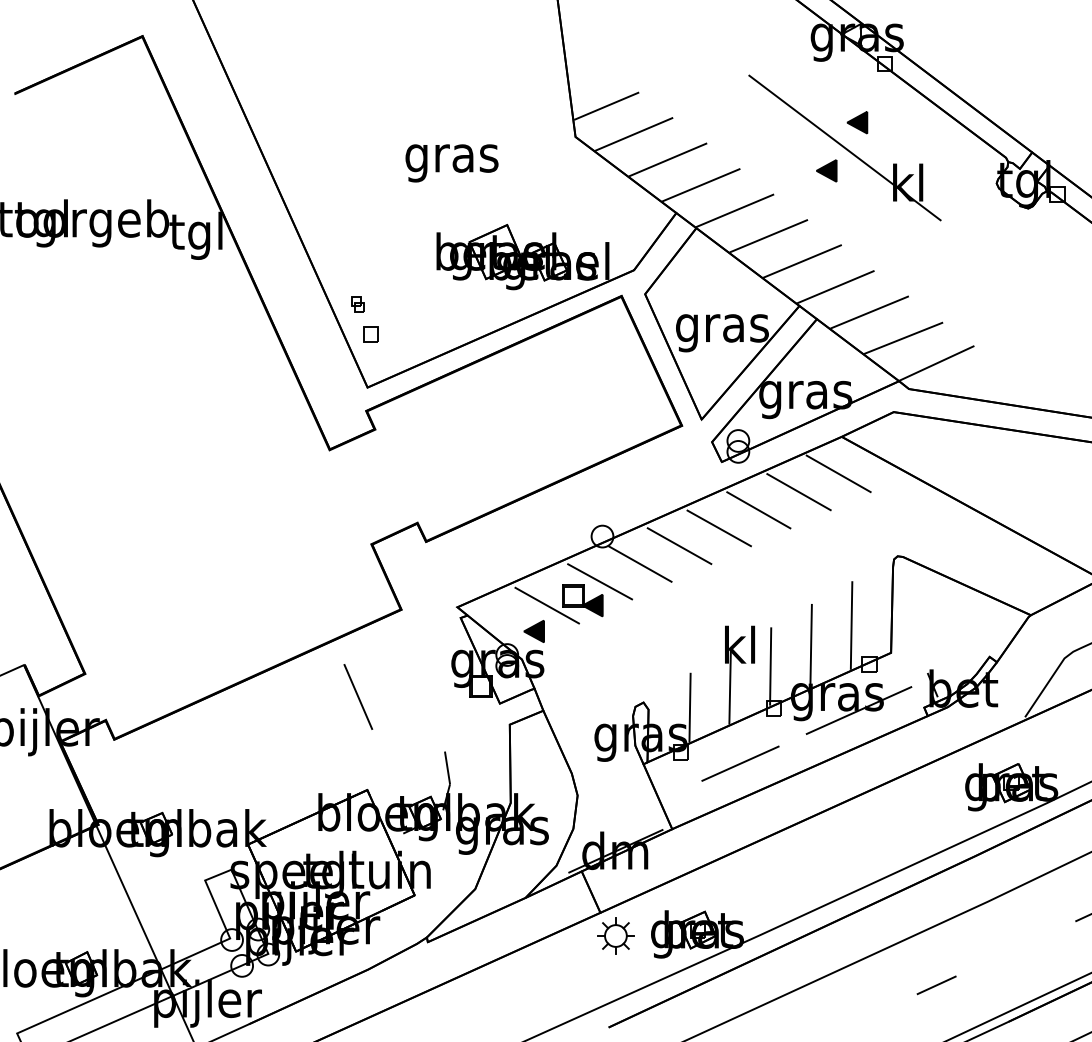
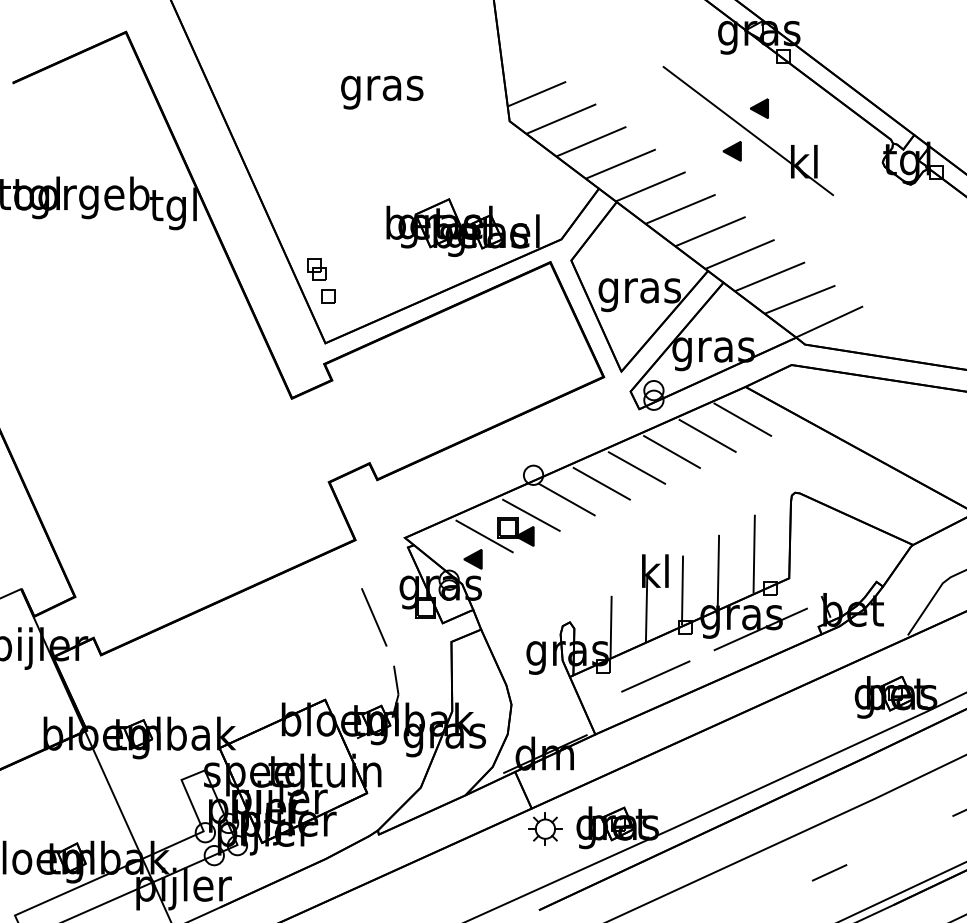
text: (452, 163) -> (382, 92), moved
part: (357, 304) -> (316, 269), size x1.67
line: (358, 697) -> (374, 617), moved

